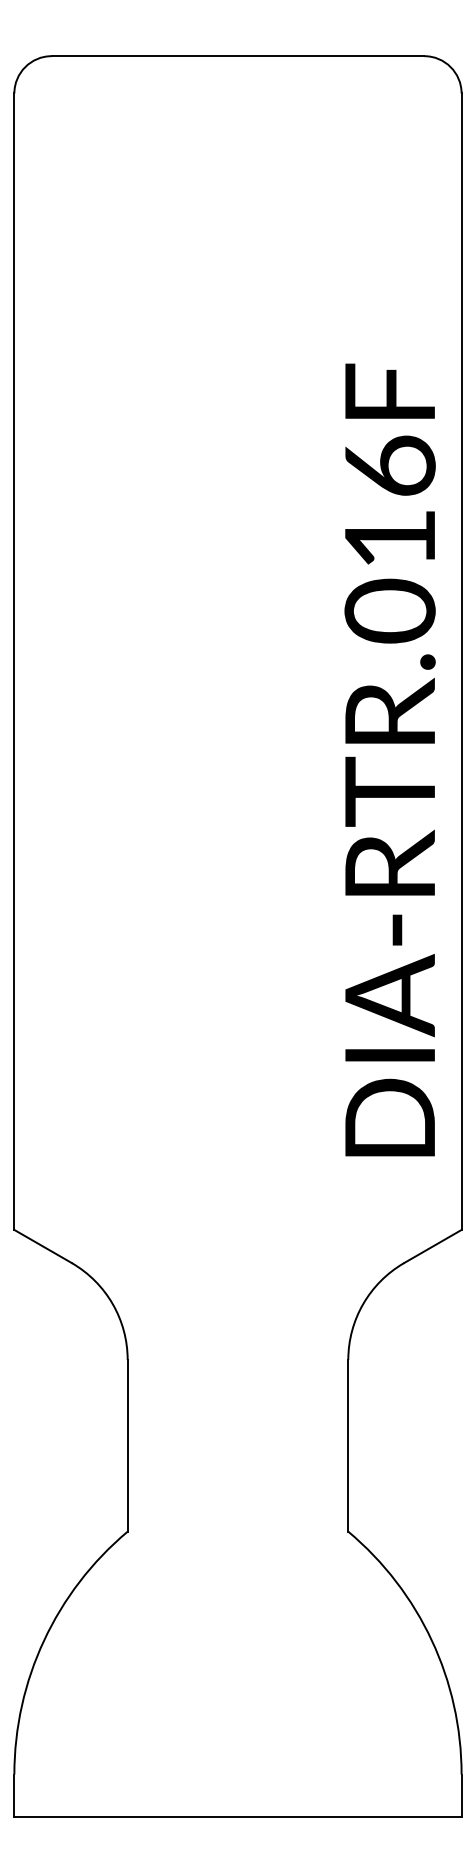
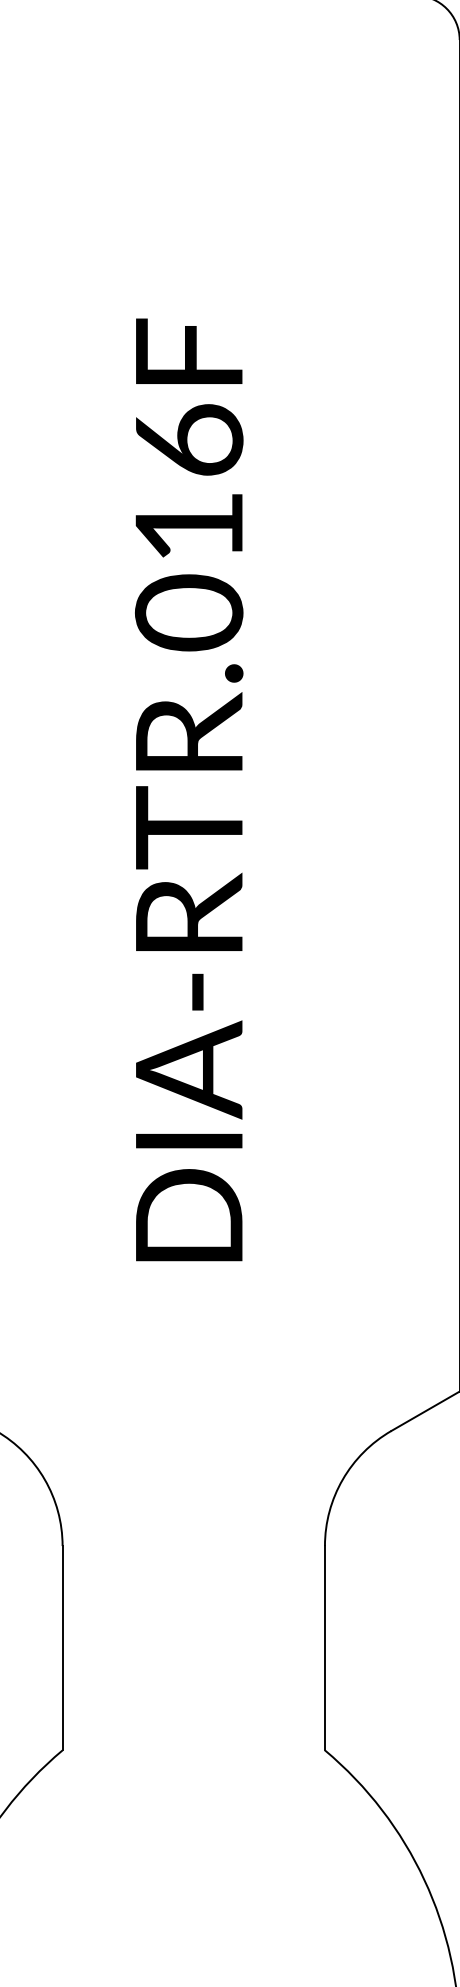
text: (389, 759) -> (188, 789), moved

